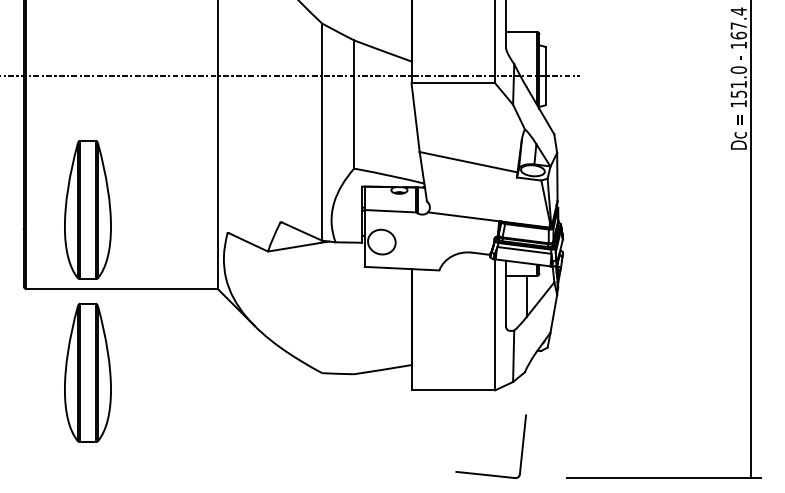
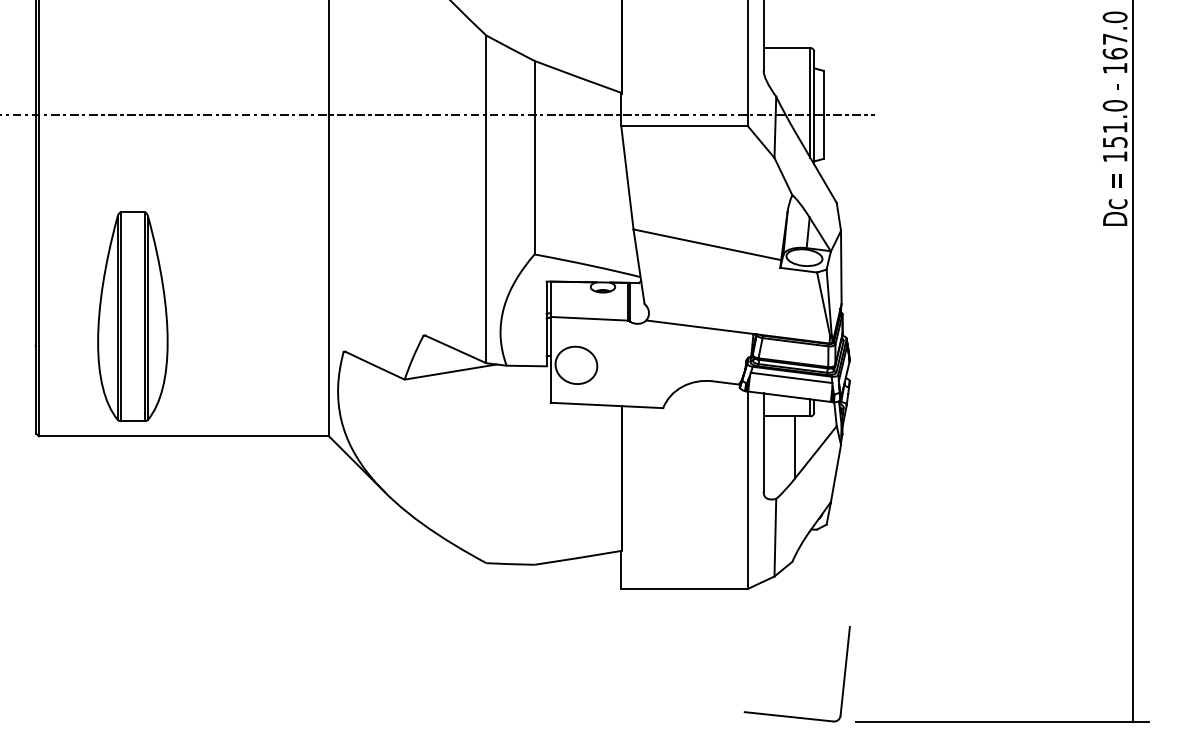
text: (738, 11) -> (1114, 17), 167.4 -> 167.0
part: (87, 372) -> (132, 562), removed
part: (483, 473) -> (785, 714), moved

